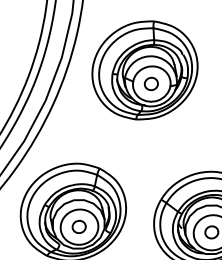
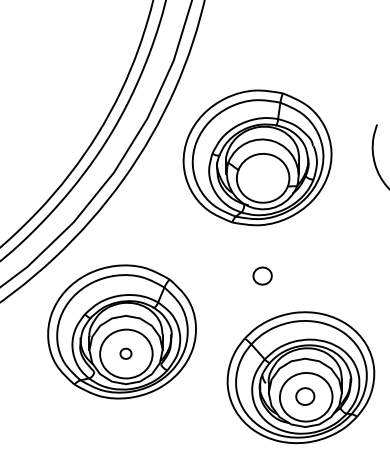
part: (151, 83) -> (262, 275), moved
part: (78, 226) -> (125, 353), size x0.6

